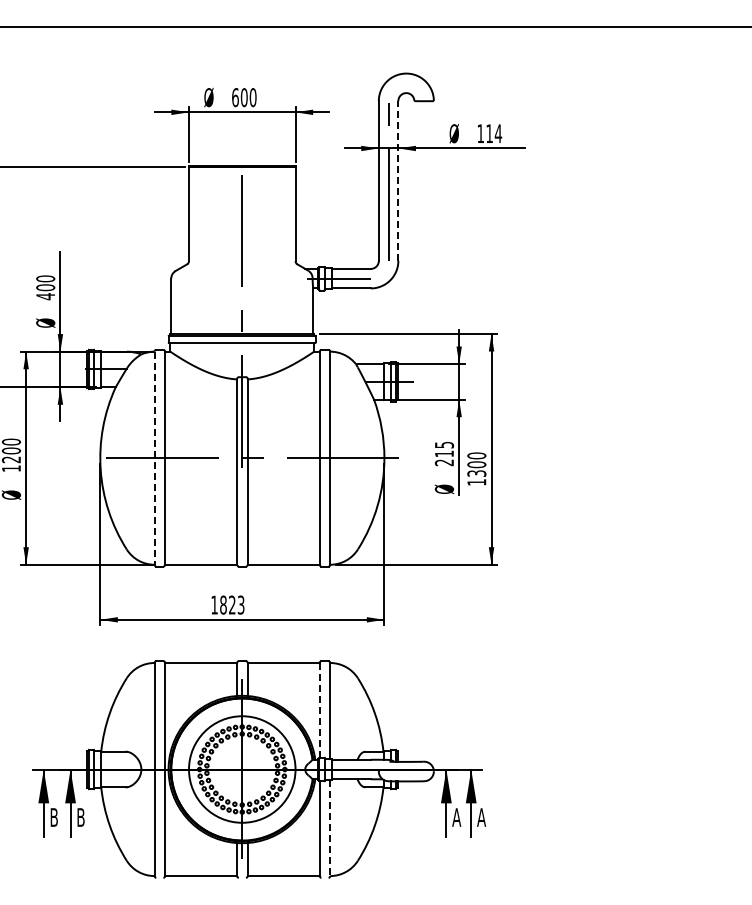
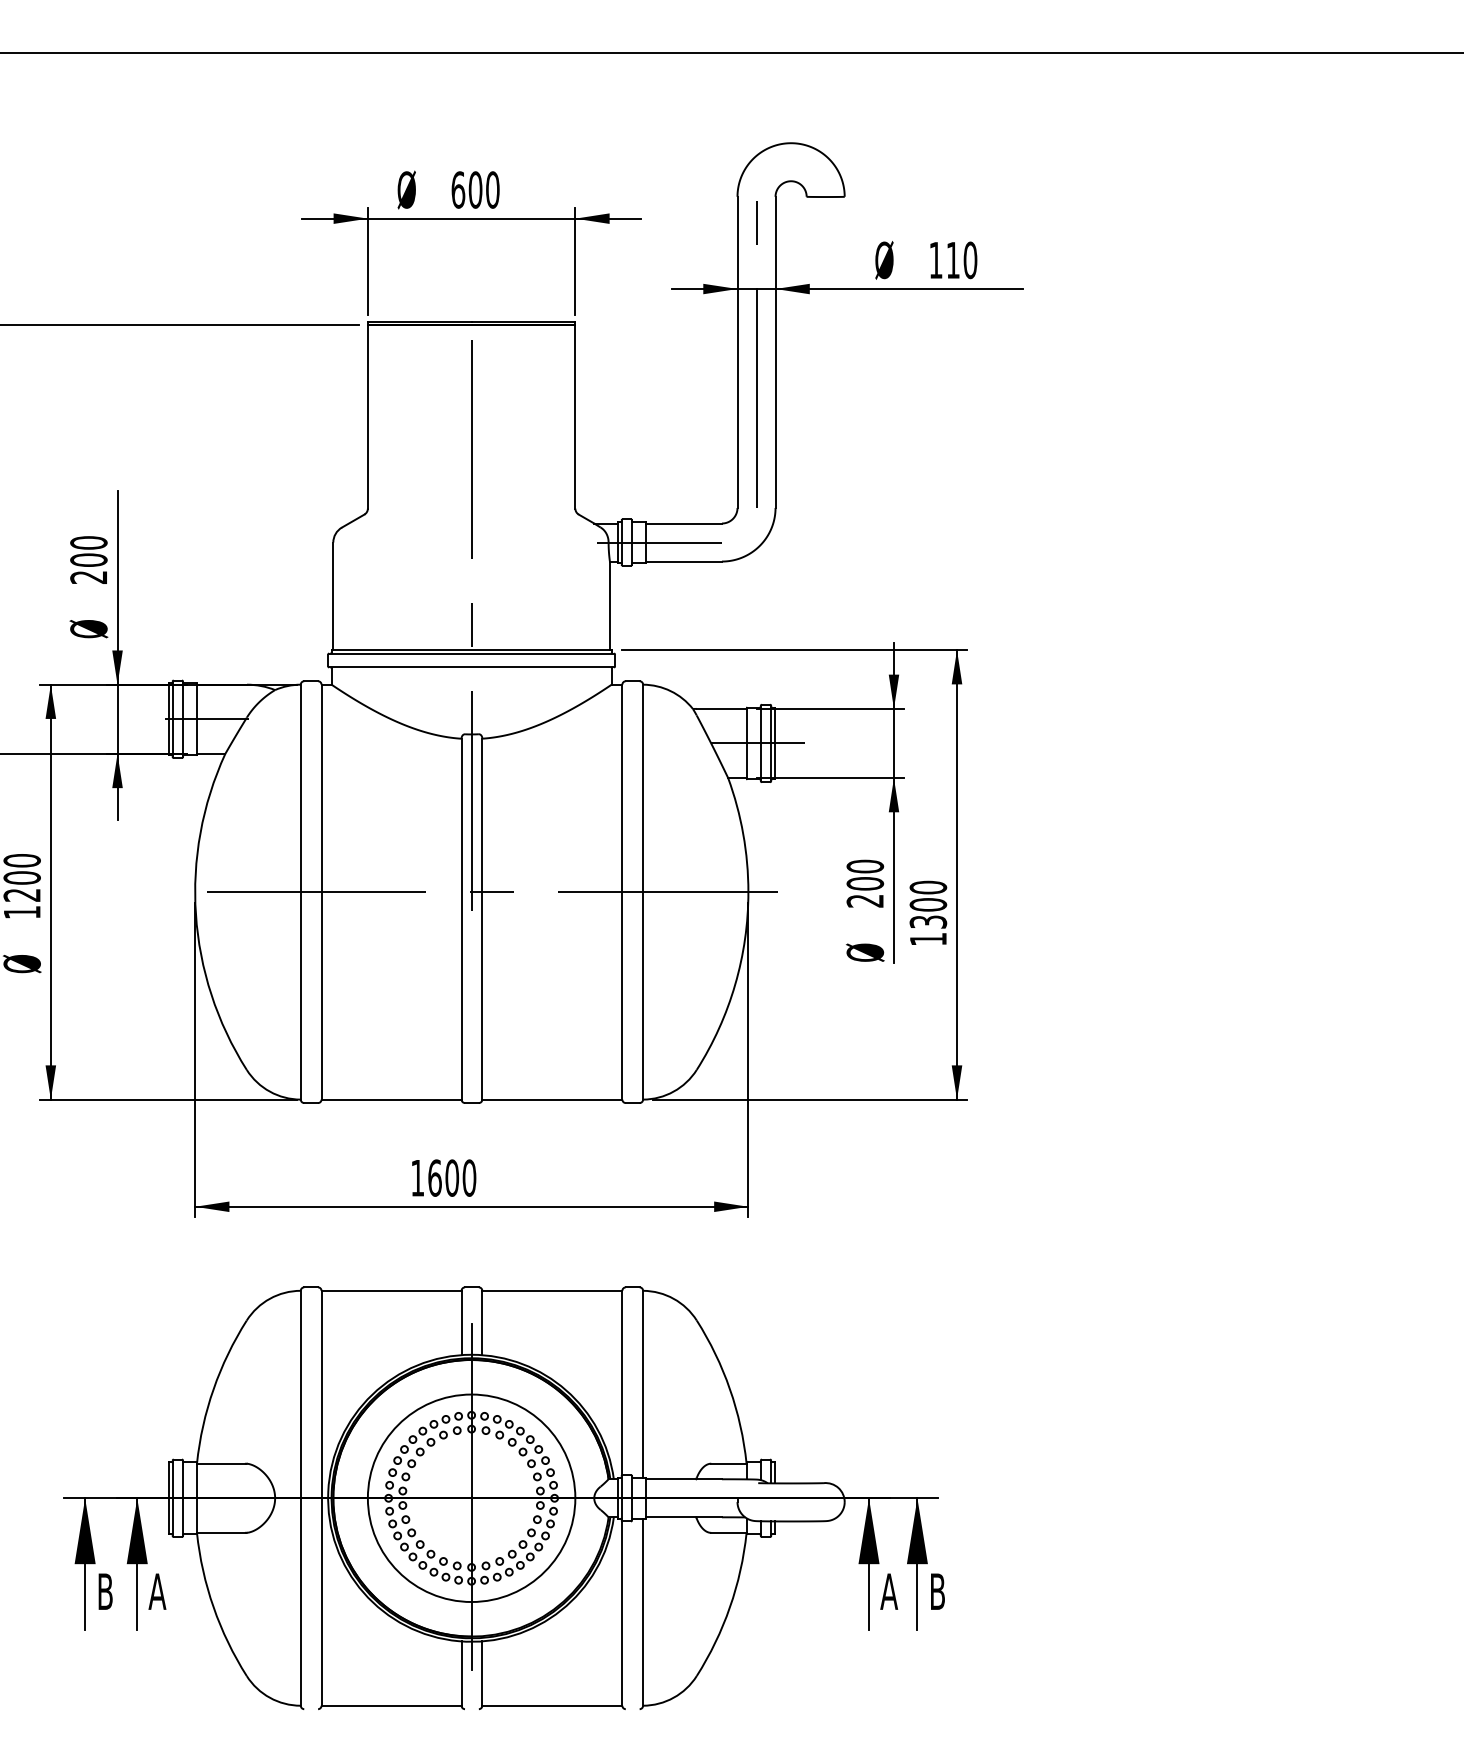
text: (498, 133) -> (970, 259), 114 -> 110
line: (398, 181) -> (775, 353), dashed -> solid
text: (45, 296) -> (88, 577), 400 -> 200
text: (443, 449) -> (863, 875), 215 -> 200
line: (154, 458) -> (300, 892), dashed -> solid
text: (232, 604) -> (452, 1176), 1823 -> 1600
line: (319, 710) -> (621, 1383), dashed -> solid
text: (80, 817) -> (156, 1591), B -> A
text: (481, 817) -> (937, 1591), A -> B
line: (330, 828) -> (643, 1613), dashed -> solid

